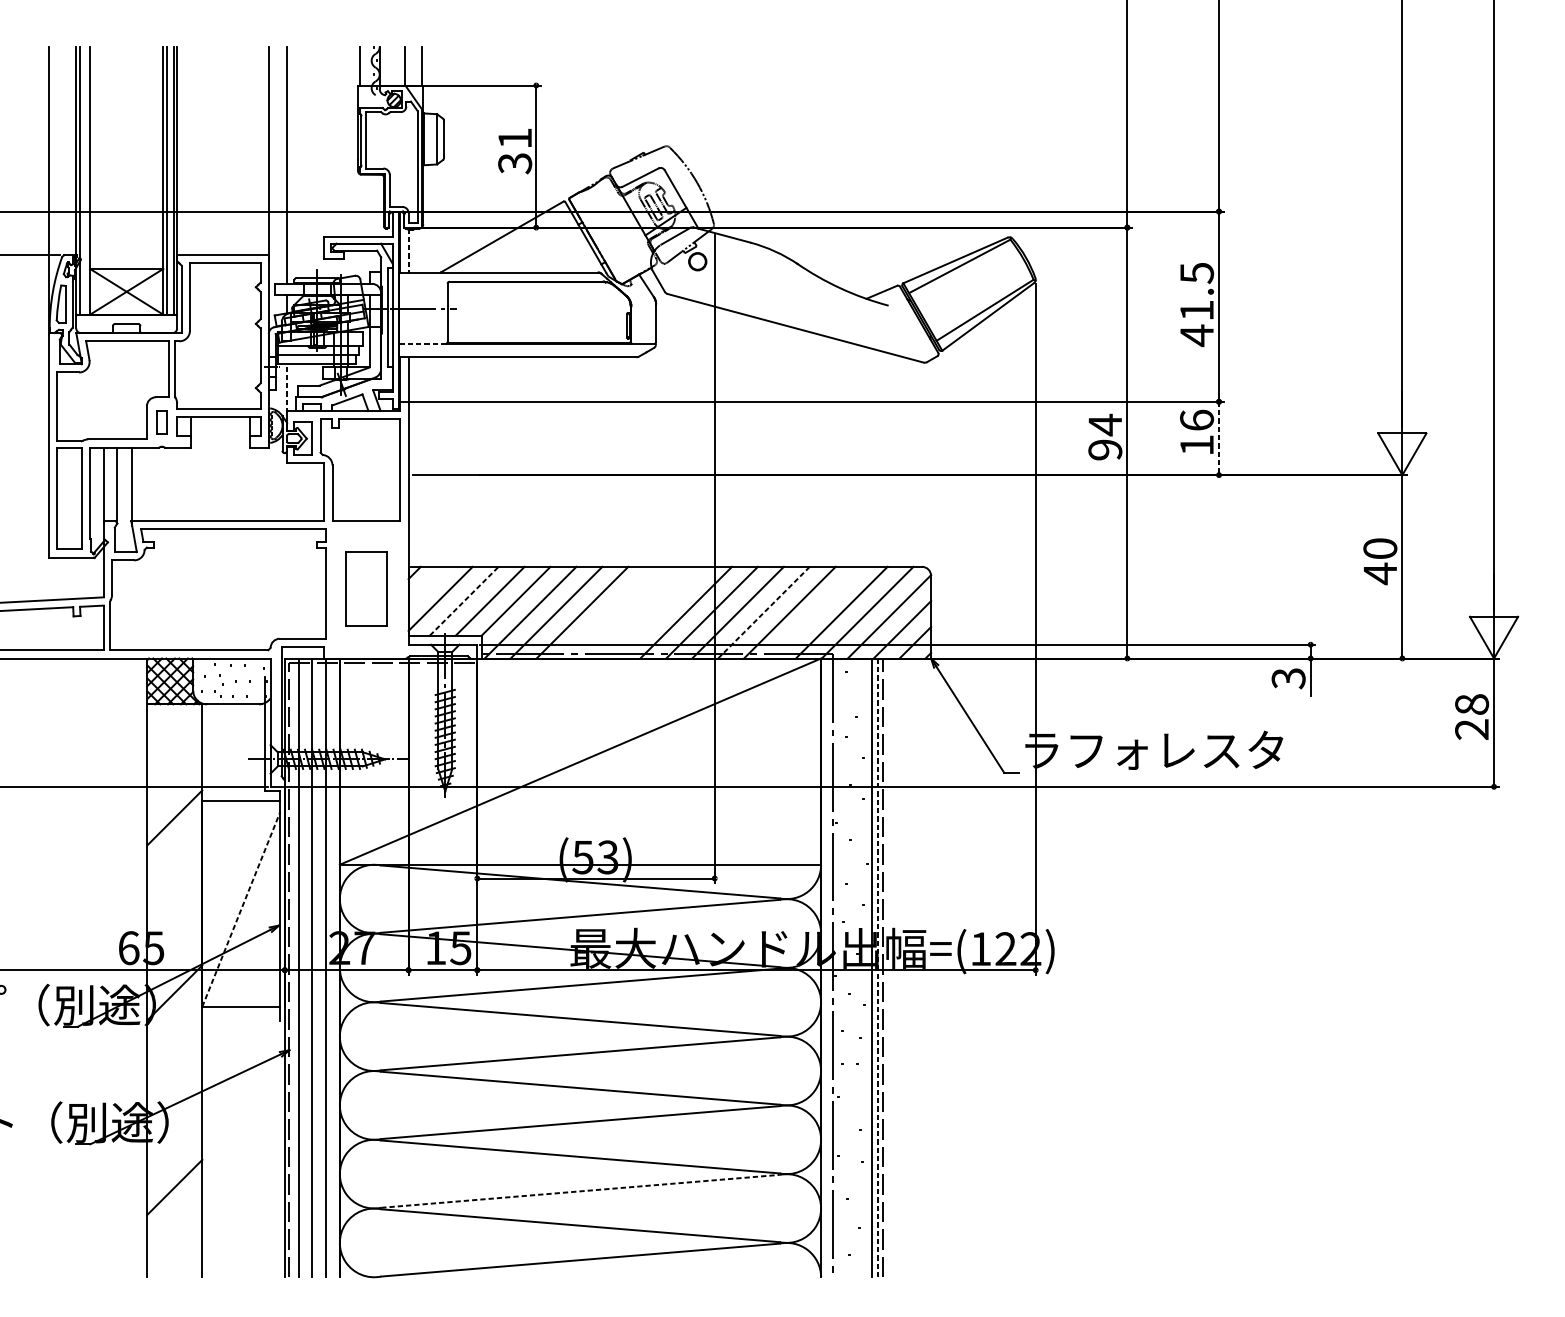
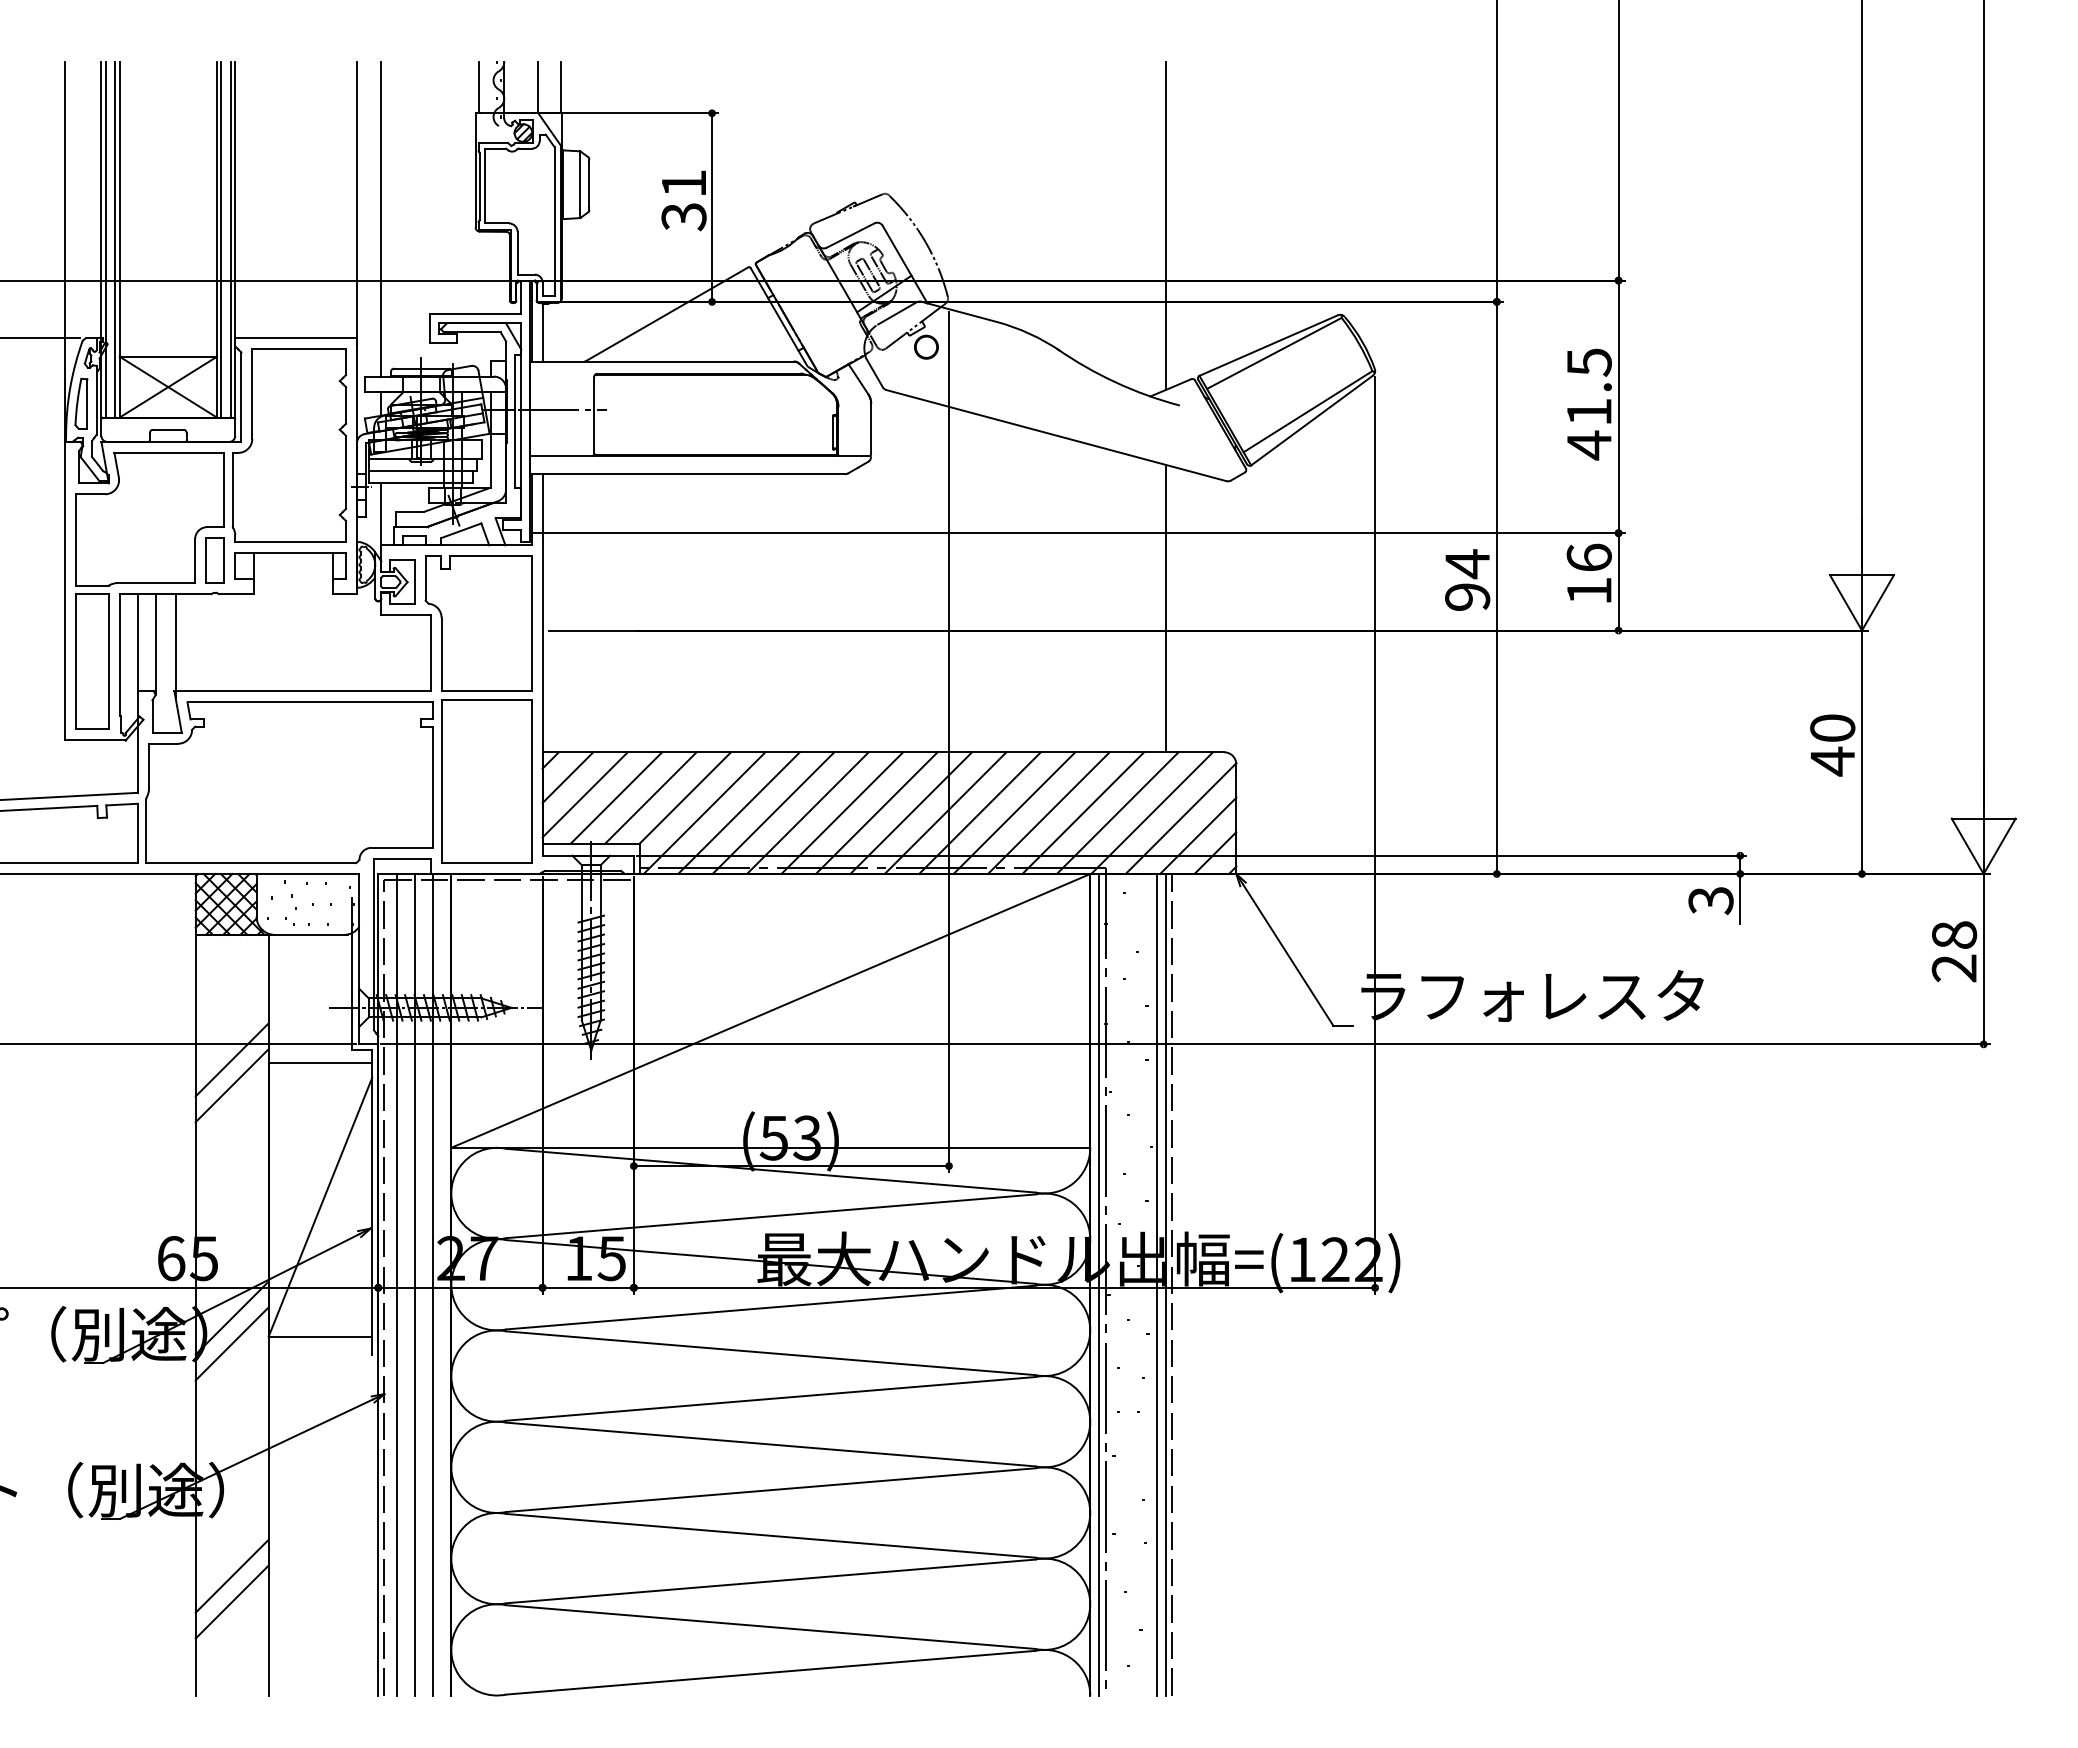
line: (878, 170) -> (1166, 225), added
line: (86, 180) -> (115, 239), added
line: (408, 250) -> (542, 332), dashed -> solid
line: (422, 343) -> (560, 455), dashed -> solid
line: (287, 388) -> (381, 515), dashed -> solid
part: (161, 422) -> (214, 560), size x1.43
line: (1218, 438) -> (1618, 581), dashed -> solid
line: (878, 458) -> (1166, 608), added
line: (427, 585) -> (567, 777), added
part: (366, 588) -> (486, 781), size x1.67
line: (464, 600) -> (616, 797), dashed -> solid
line: (608, 612) -> (807, 813), added
line: (634, 612) -> (842, 813), added
line: (660, 612) -> (876, 813), added
line: (764, 612) -> (1014, 812), dashed -> solid
line: (816, 612) -> (1083, 813), added
line: (174, 798) -> (231, 1059), added
line: (241, 908) -> (320, 1206), dashed -> solid
line: (828, 967) -> (1099, 1284), added
line: (878, 967) -> (1166, 1284), dashed -> solid
line: (174, 1012) -> (231, 1343), added
line: (581, 1191) -> (771, 1581), dashed -> solid
line: (174, 1206) -> (231, 1601), added

